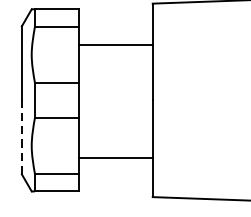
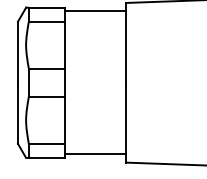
line: (114, 45) -> (94, 11), moved
line: (21, 137) -> (17, 113), dashed -> solid
line: (114, 158) -> (94, 154), moved

